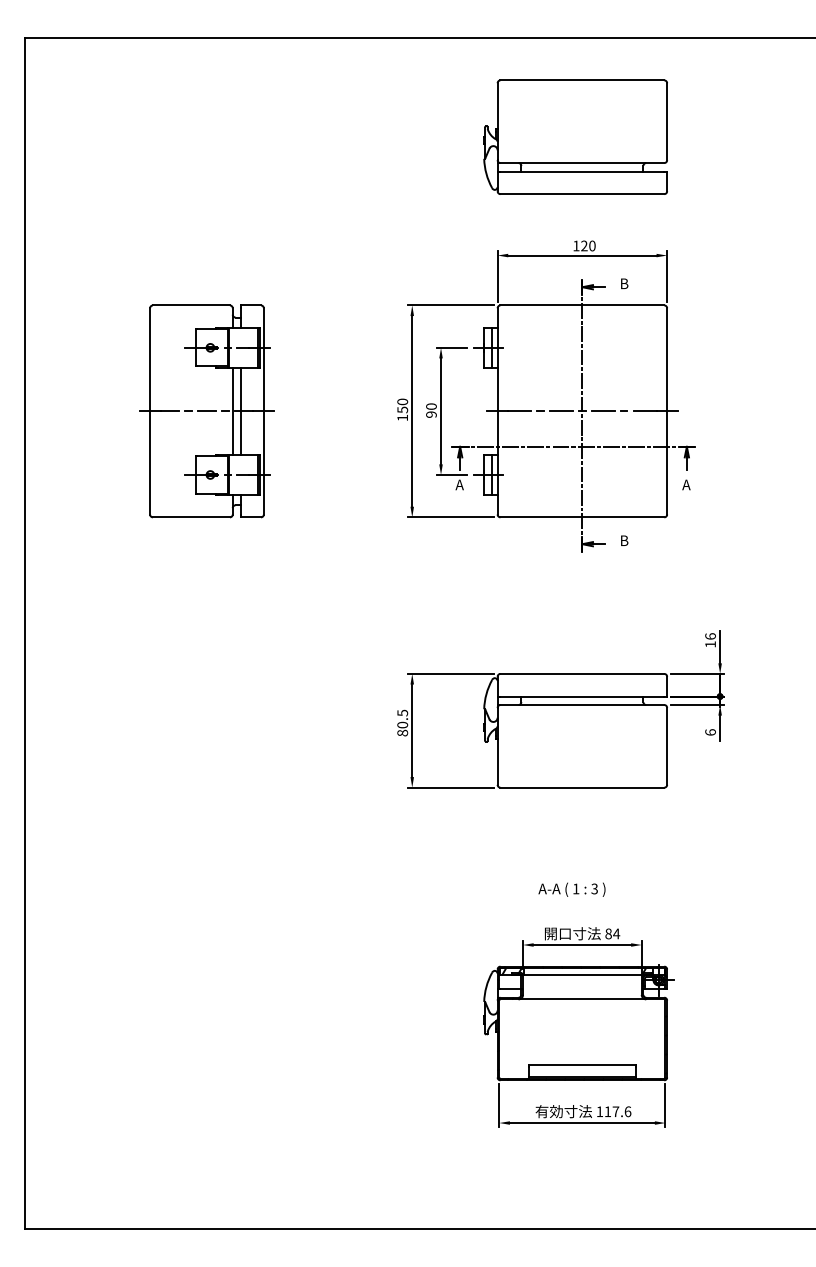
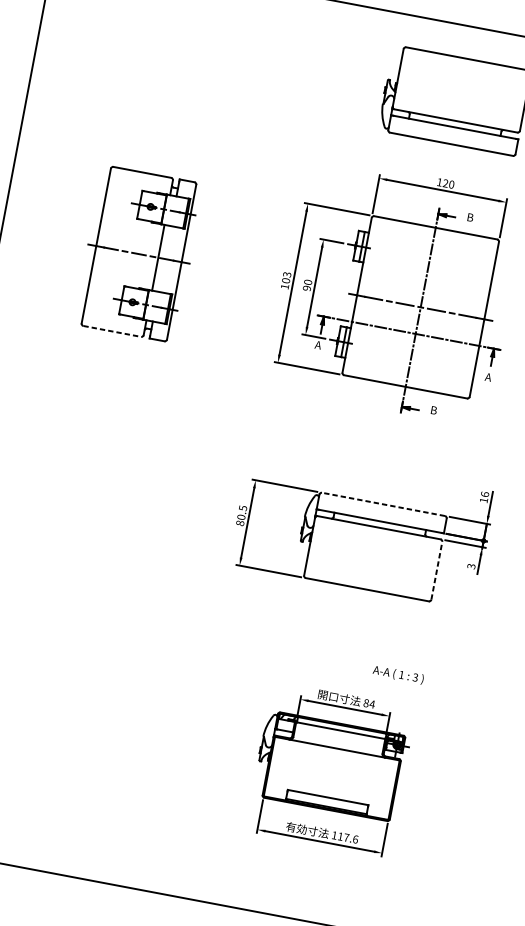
text: (402, 405) -> (286, 277), 150 -> 103
line: (241, 411) -> (164, 259), removed
line: (191, 517) -> (112, 331), solid -> dashed
line: (582, 673) -> (383, 504), solid -> dashed
text: (710, 732) -> (471, 566), 6 -> 3
line: (667, 745) -> (437, 570), solid -> dashed
text: (571, 889) -> (398, 674), moved

